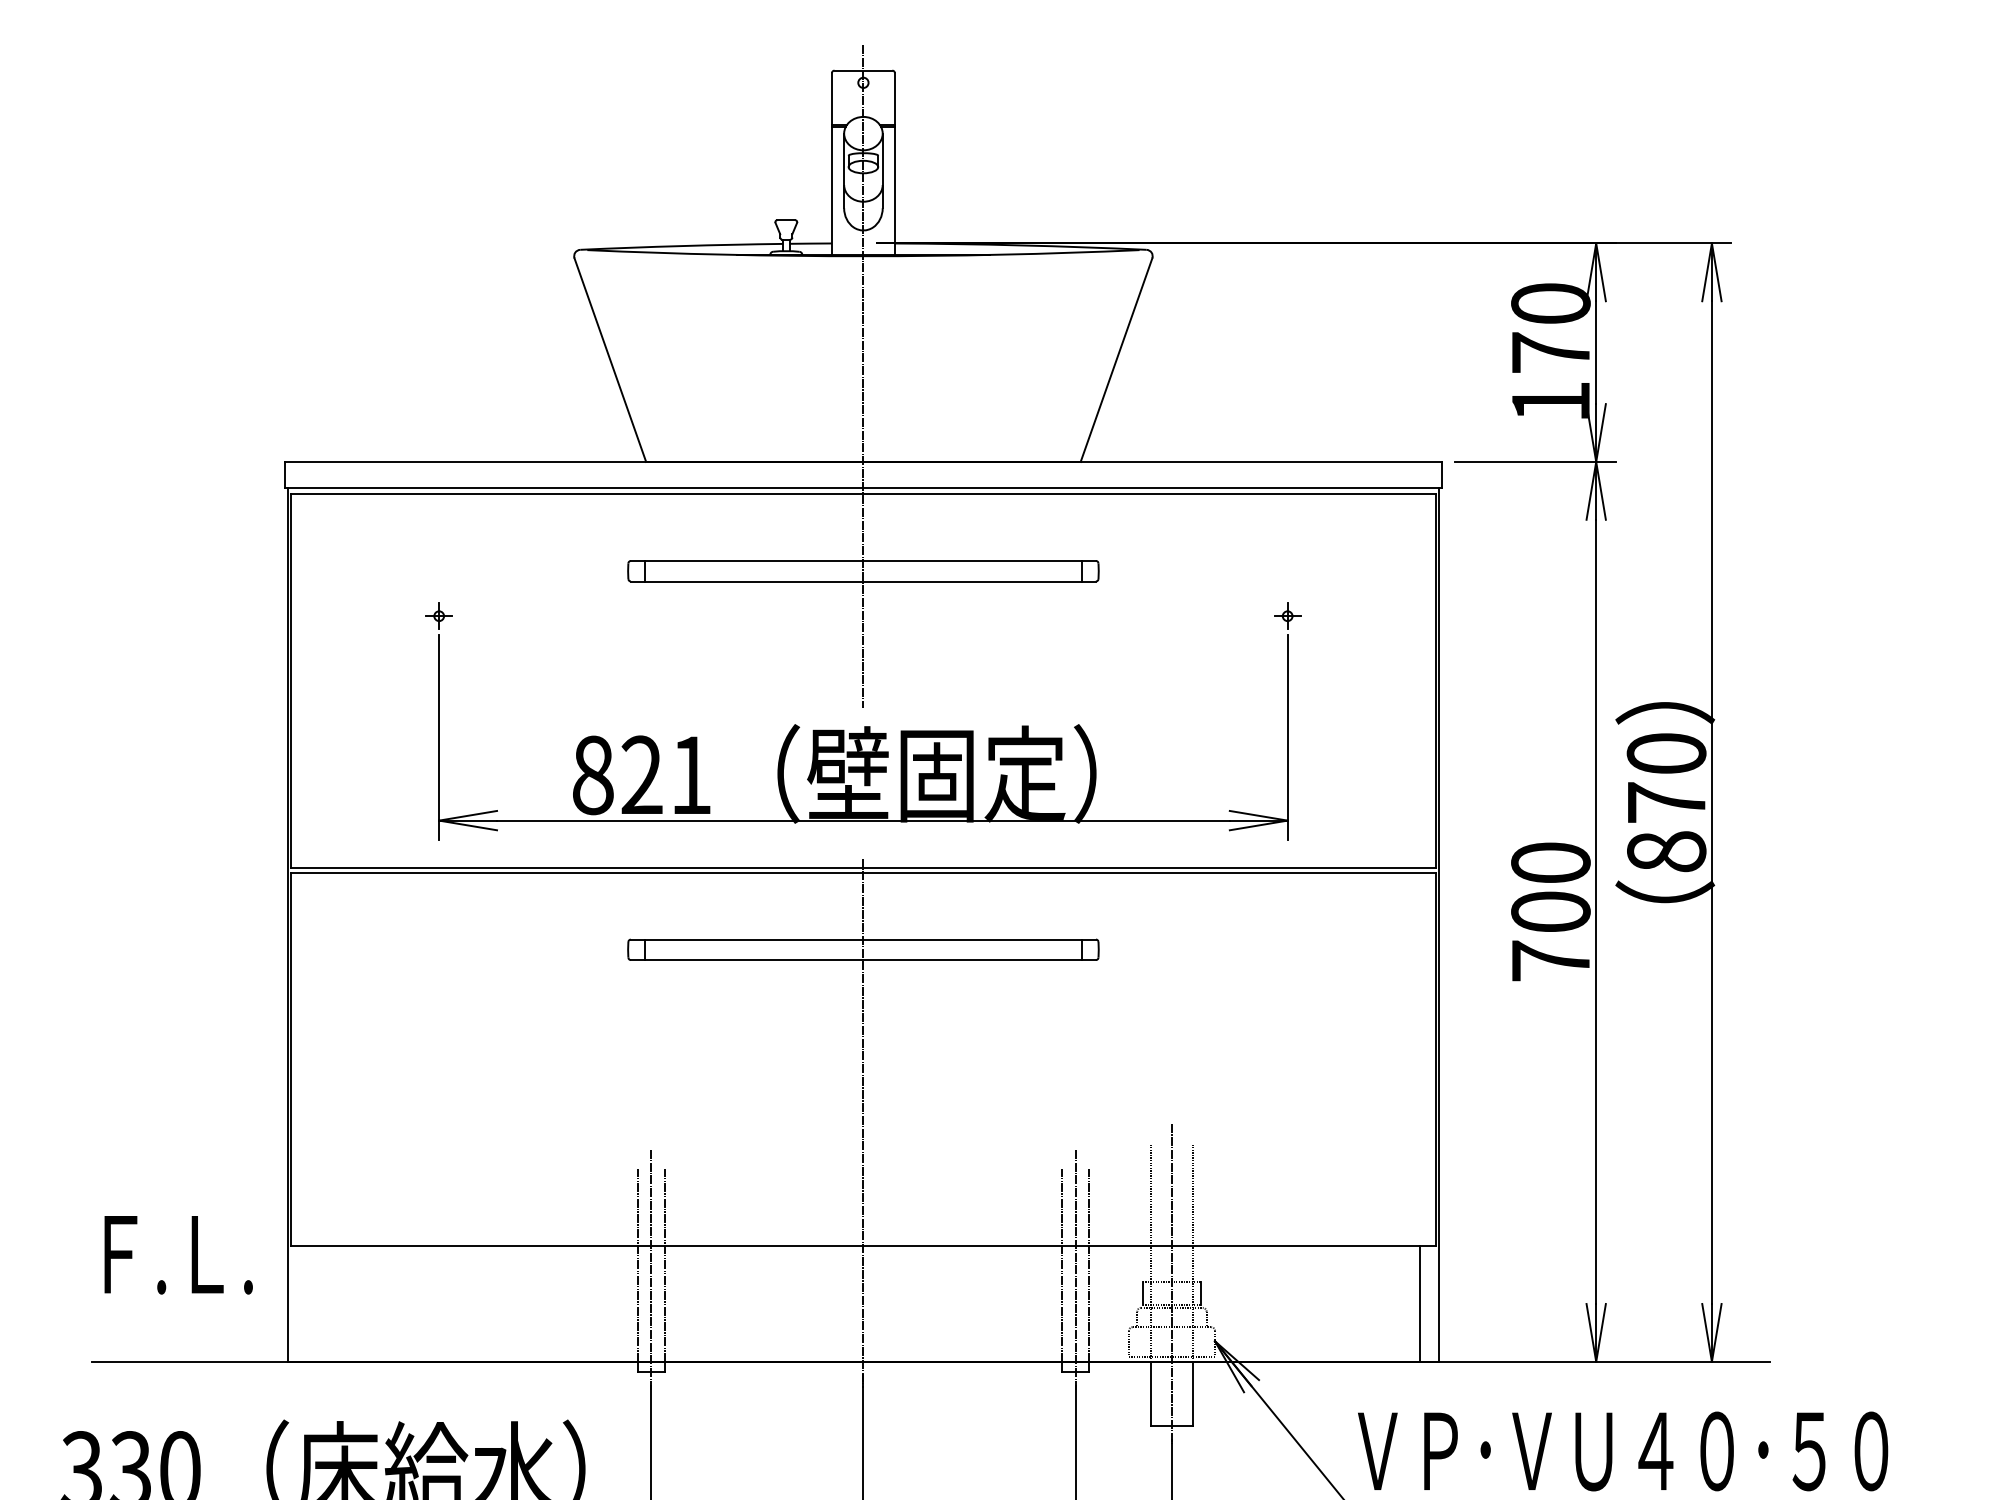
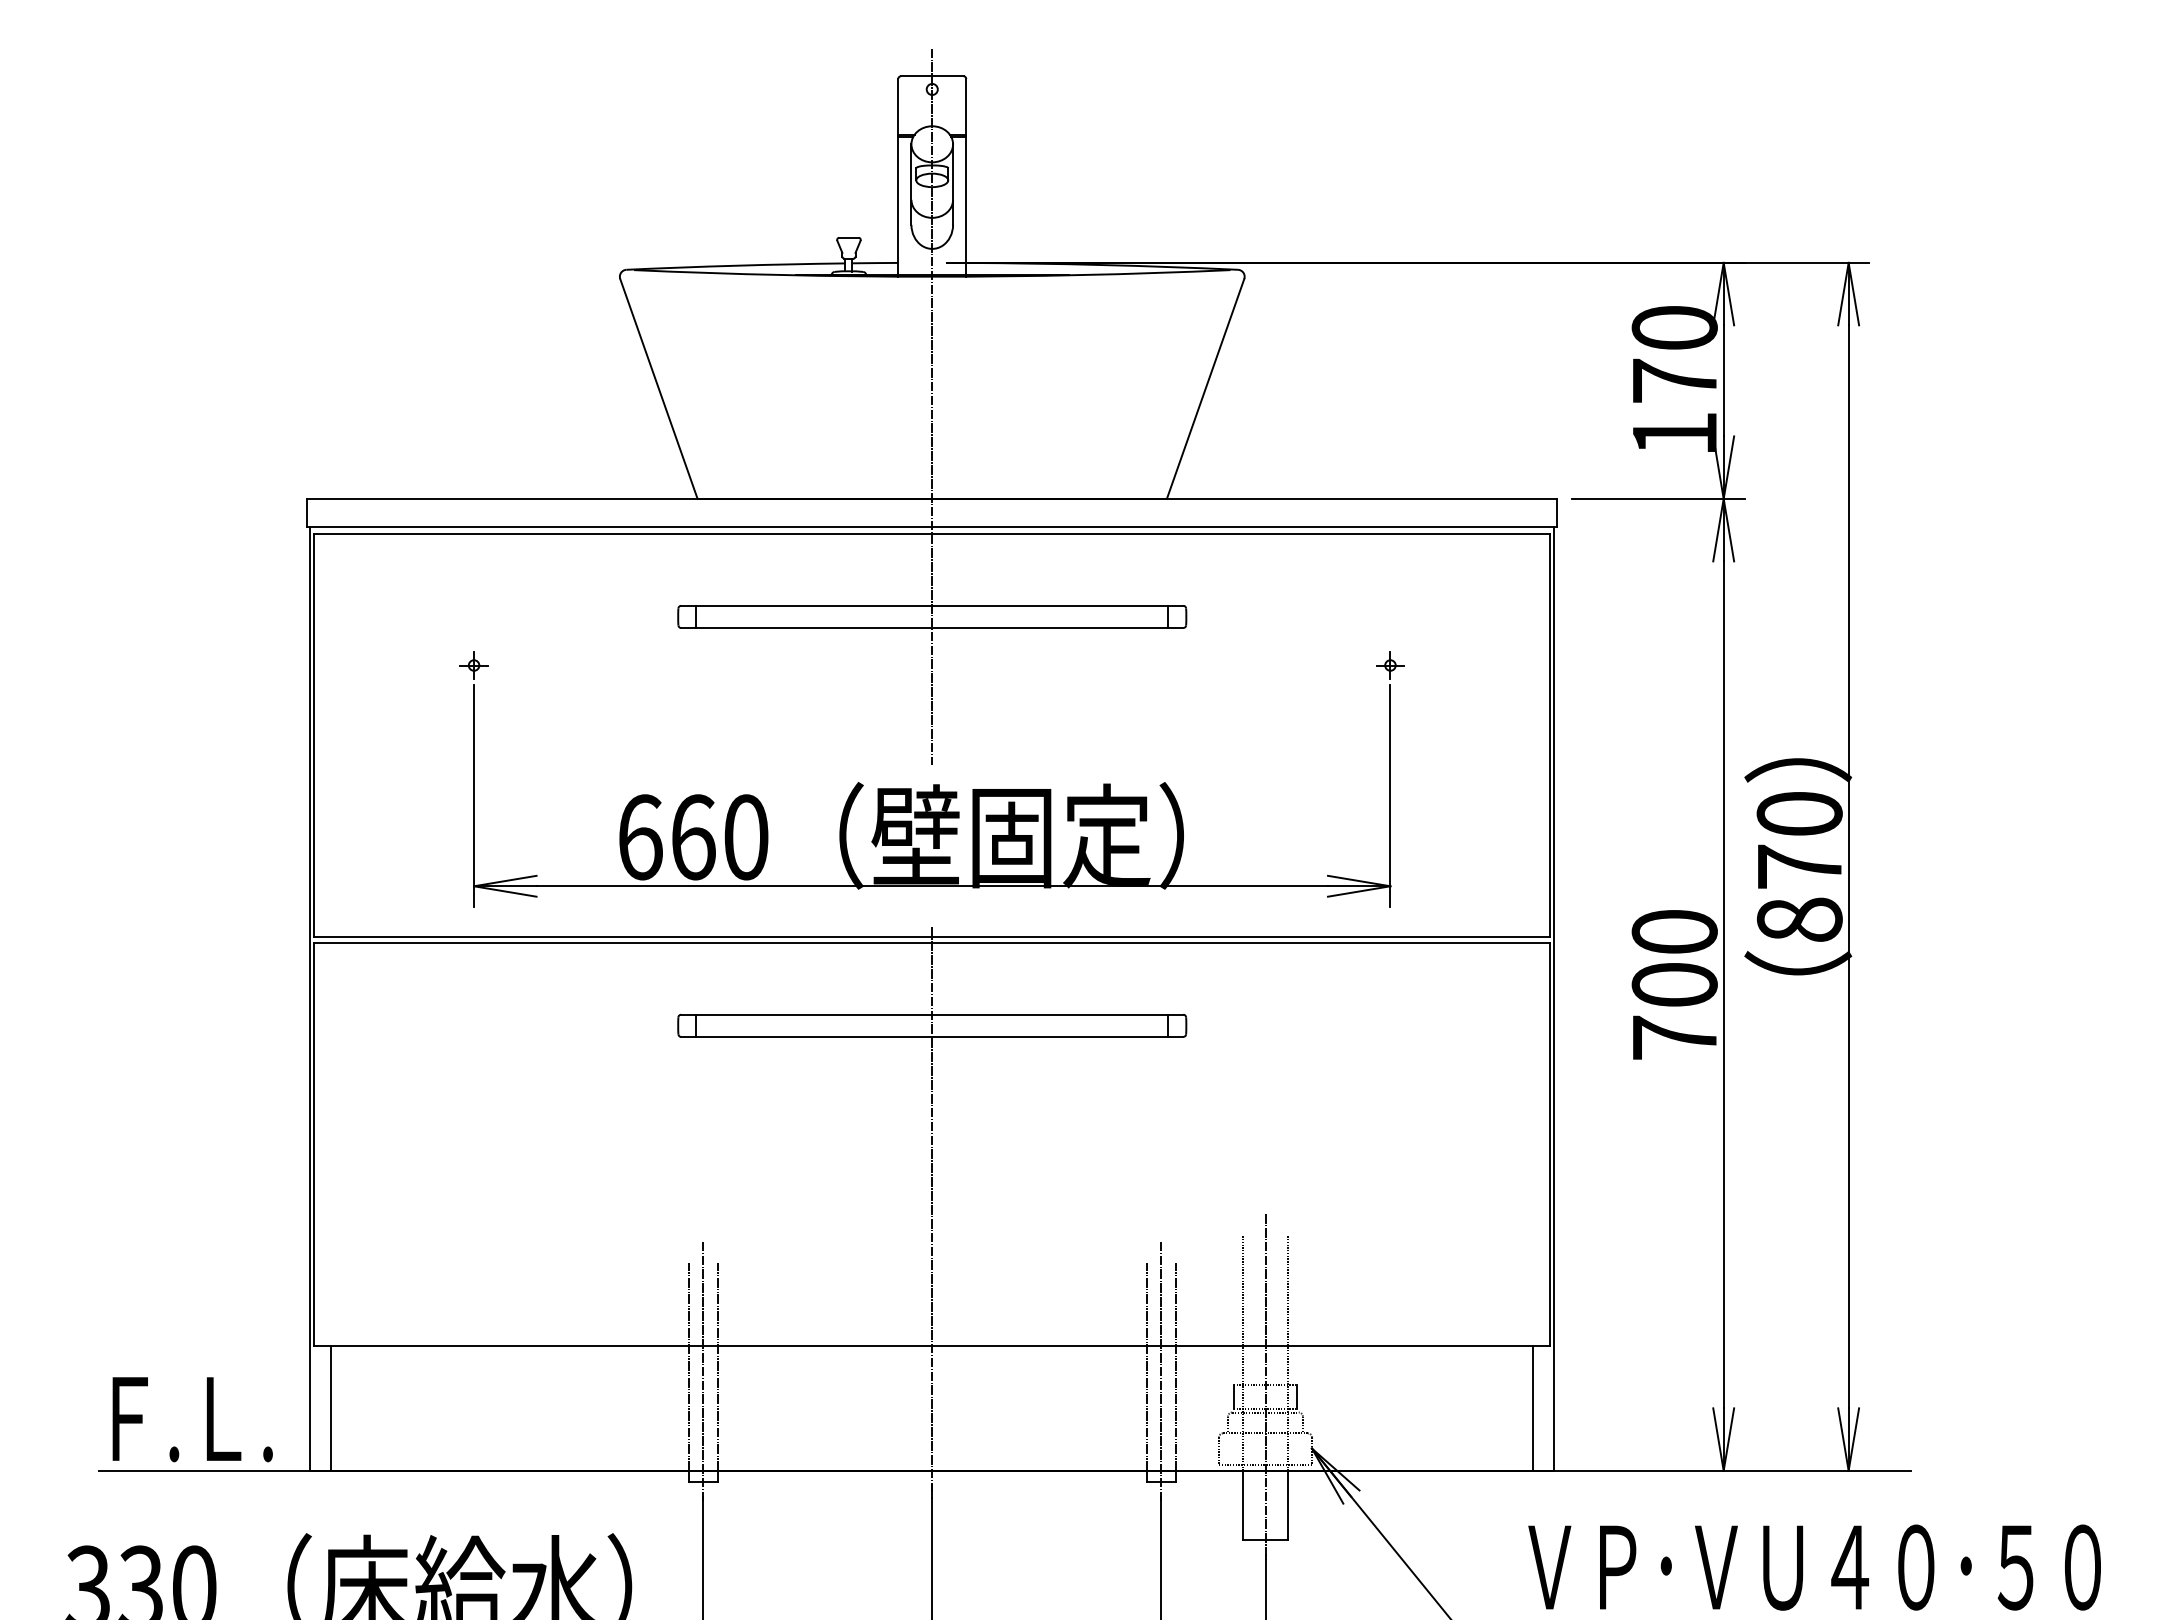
text: (642, 775) -> (693, 837), 821 -> 660
text: (178, 1255) -> (192, 1419), moved
line: (307, 1303) -> (331, 1407), added
text: (1622, 1451) -> (1814, 1567), moved

